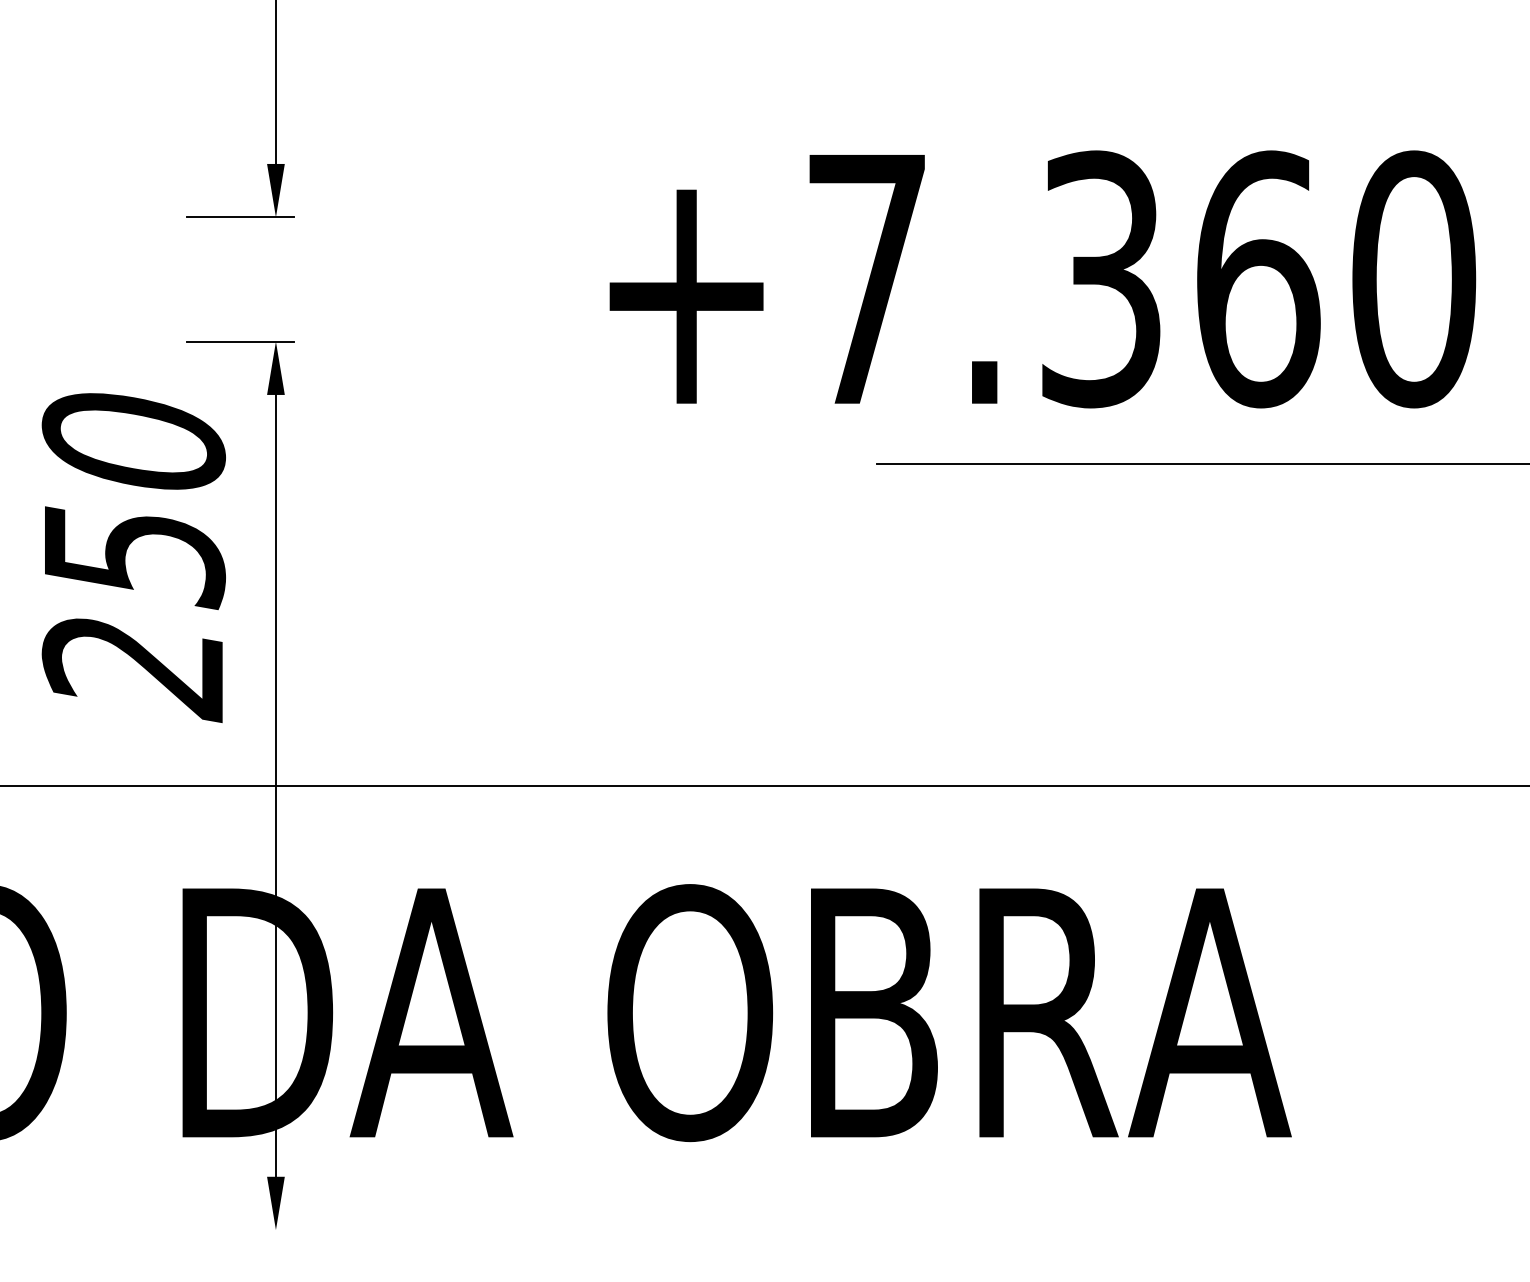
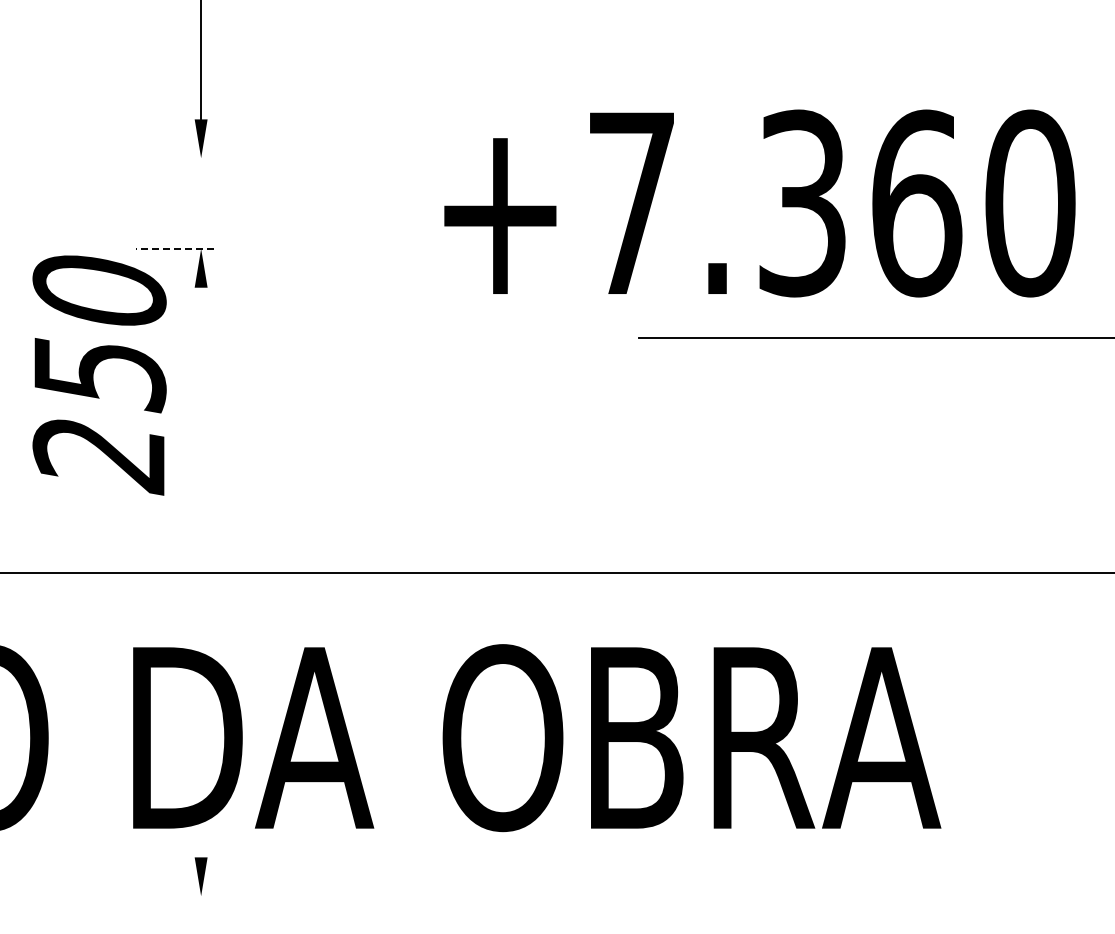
line: (240, 217) -> (175, 158), removed
line: (240, 341) -> (175, 248), solid -> dashed
text: (133, 557) -> (99, 375), moved
line: (276, 785) -> (201, 572), removed

